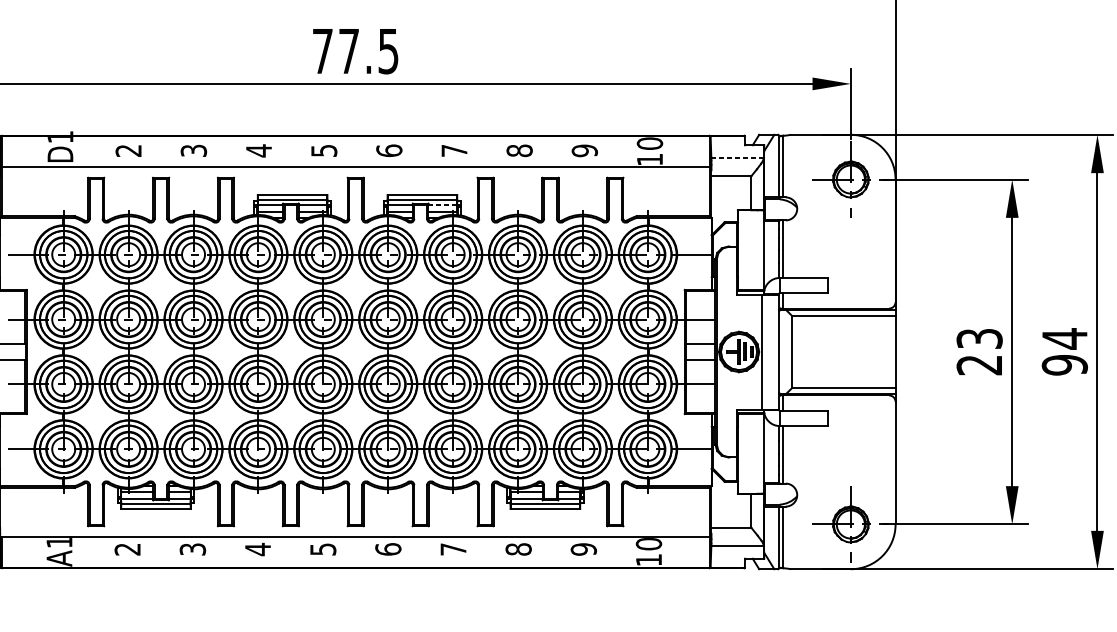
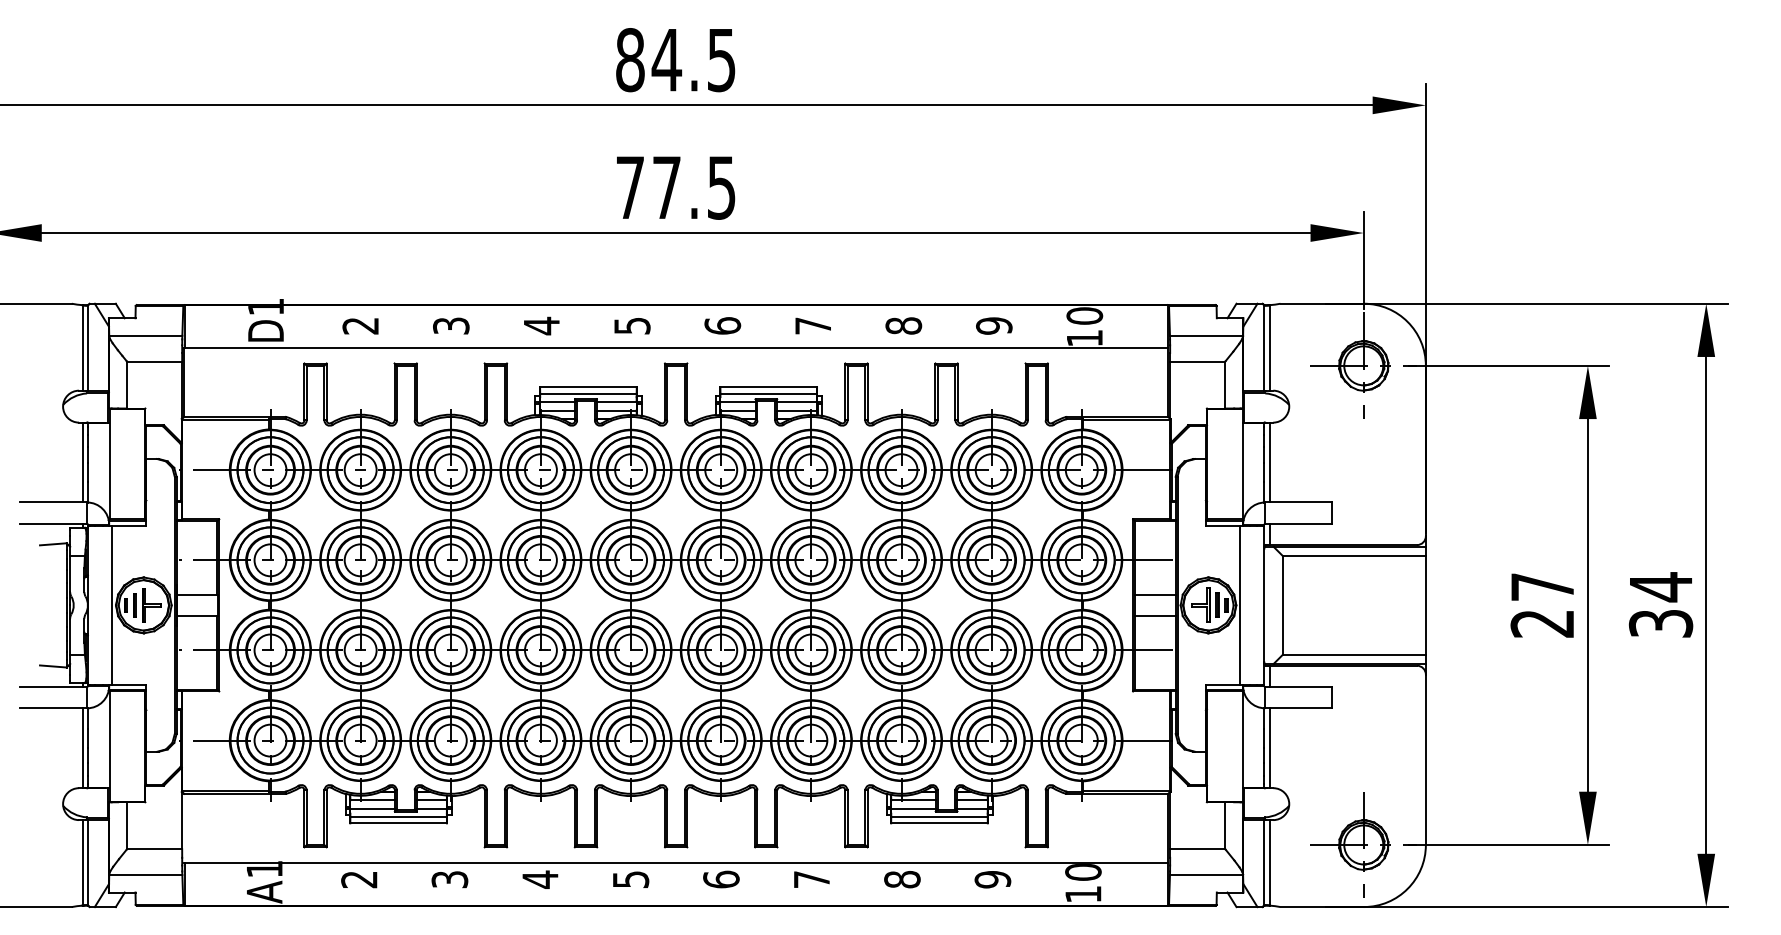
line: (737, 157) -> (1206, 335), dashed -> solid
line: (443, 205) -> (797, 401), dashed -> solid
text: (979, 338) -> (1542, 586), 23 -> 27
text: (1065, 365) -> (1661, 623), 94 -> 34

